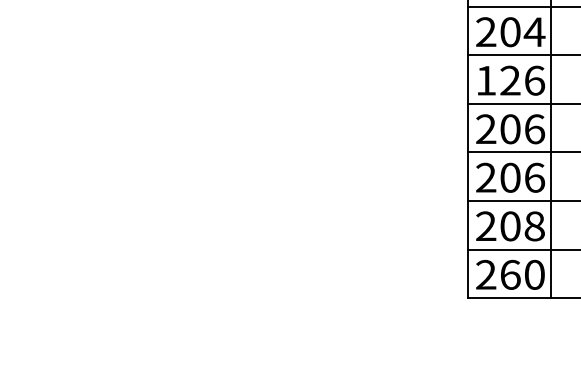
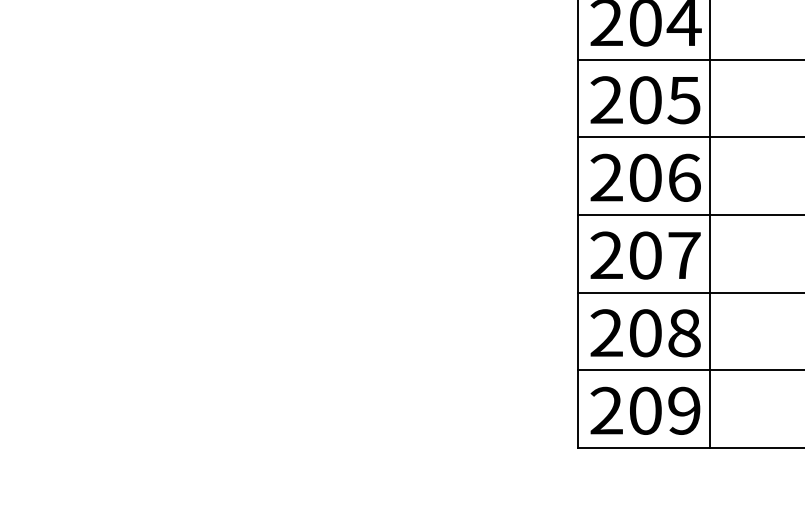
text: (510, 80) -> (645, 99), 126 -> 205
text: (534, 177) -> (684, 255), 206 -> 207
text: (522, 274) -> (664, 410), 260 -> 209

